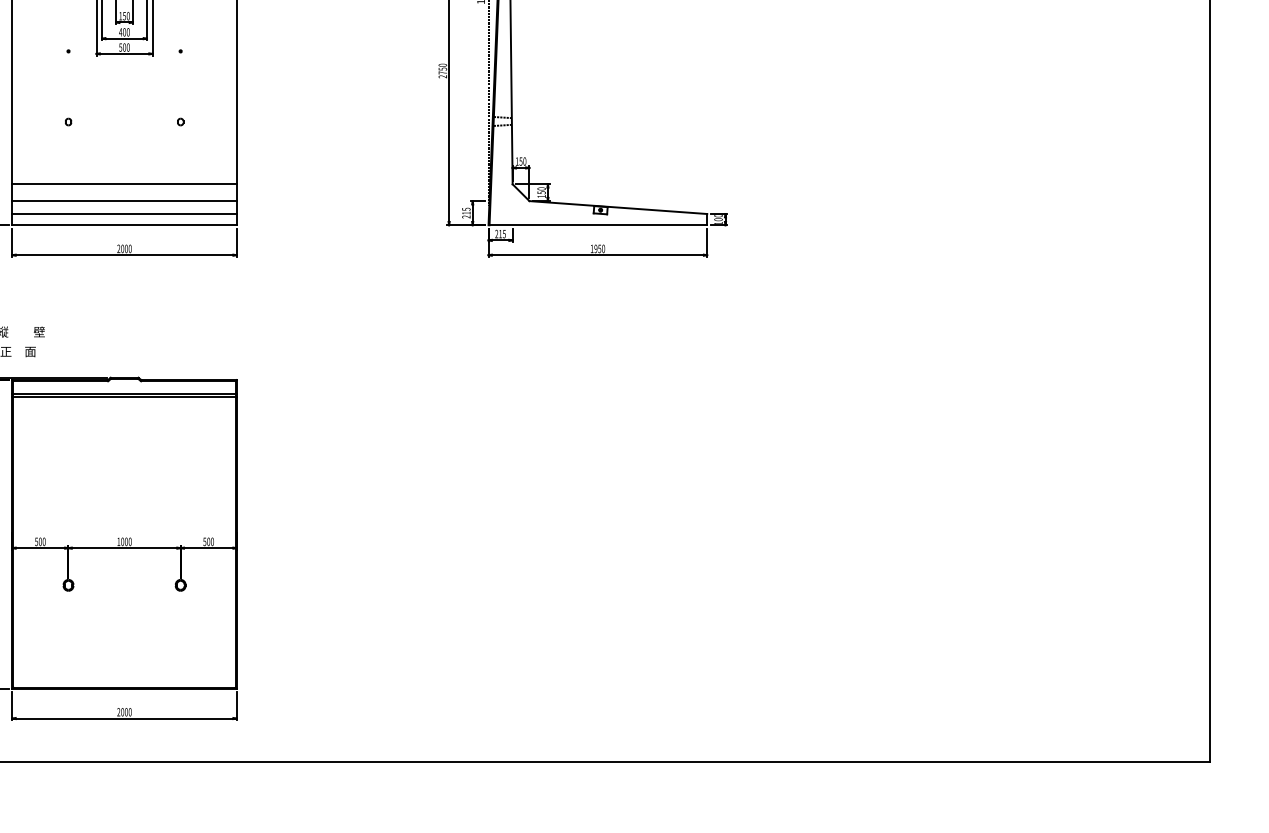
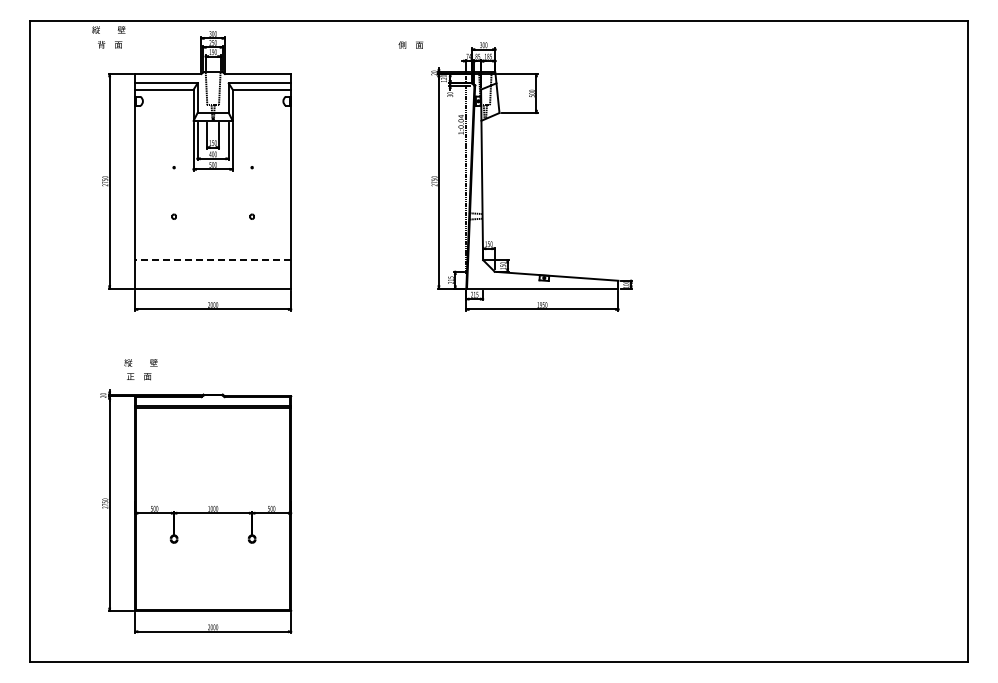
line: (123, 184) -> (212, 260), solid -> dashed
line: (125, 200) -> (213, 271), removed
line: (125, 213) -> (213, 280), removed

